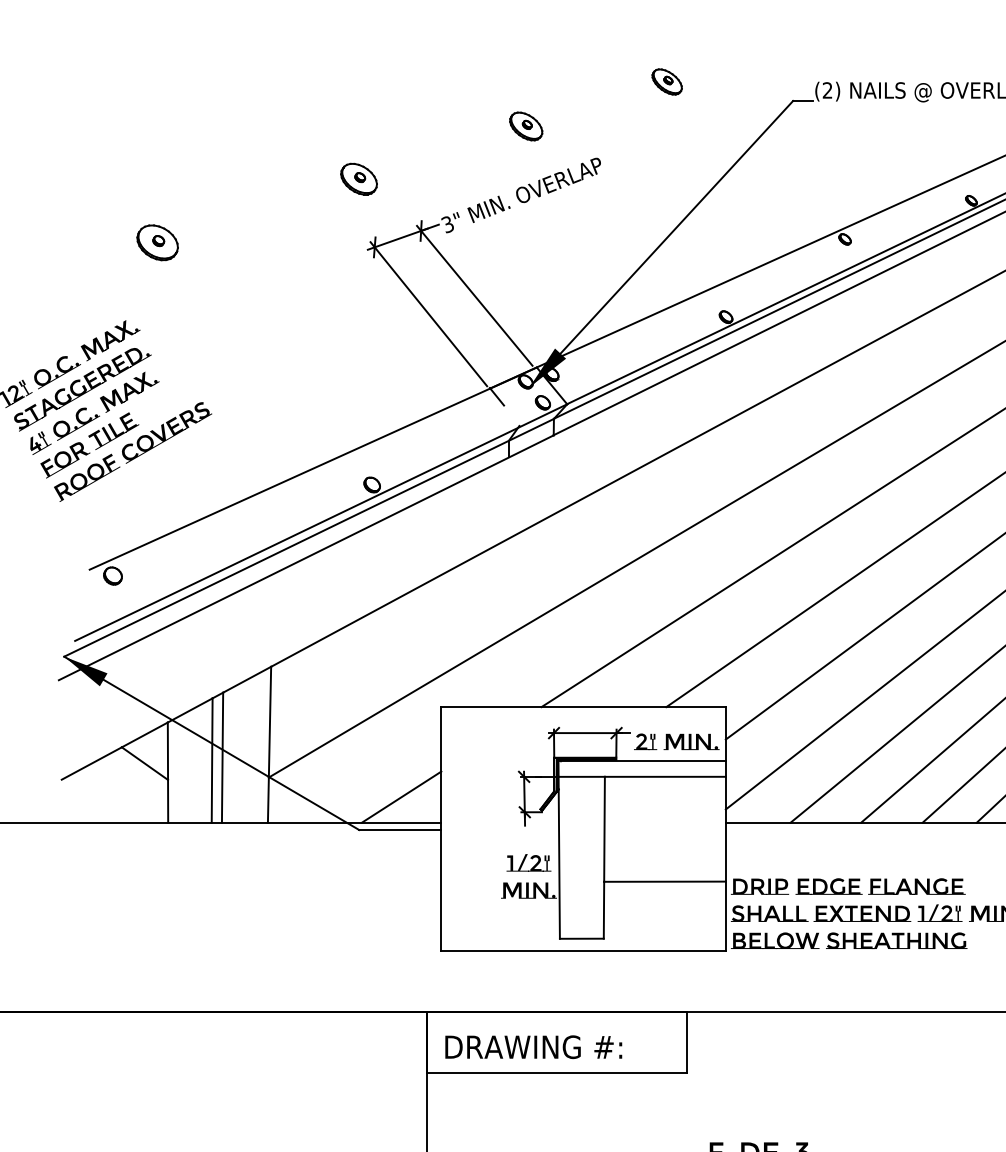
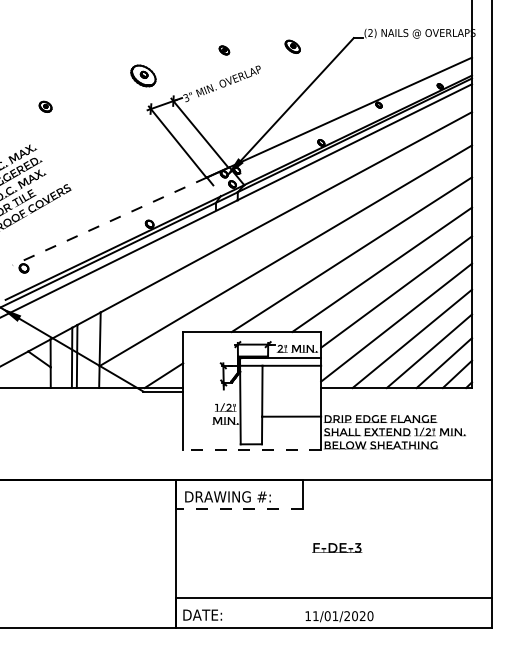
part: (666, 81) -> (292, 46), moved
part: (526, 126) -> (224, 50), size x0.6
part: (357, 178) -> (142, 75), size x1.4
part: (157, 242) -> (45, 106), size x0.6
line: (289, 479) -> (109, 221), solid -> dashed
line: (584, 951) -> (252, 450), solid -> dashed
line: (557, 1073) -> (239, 509), solid -> dashed

